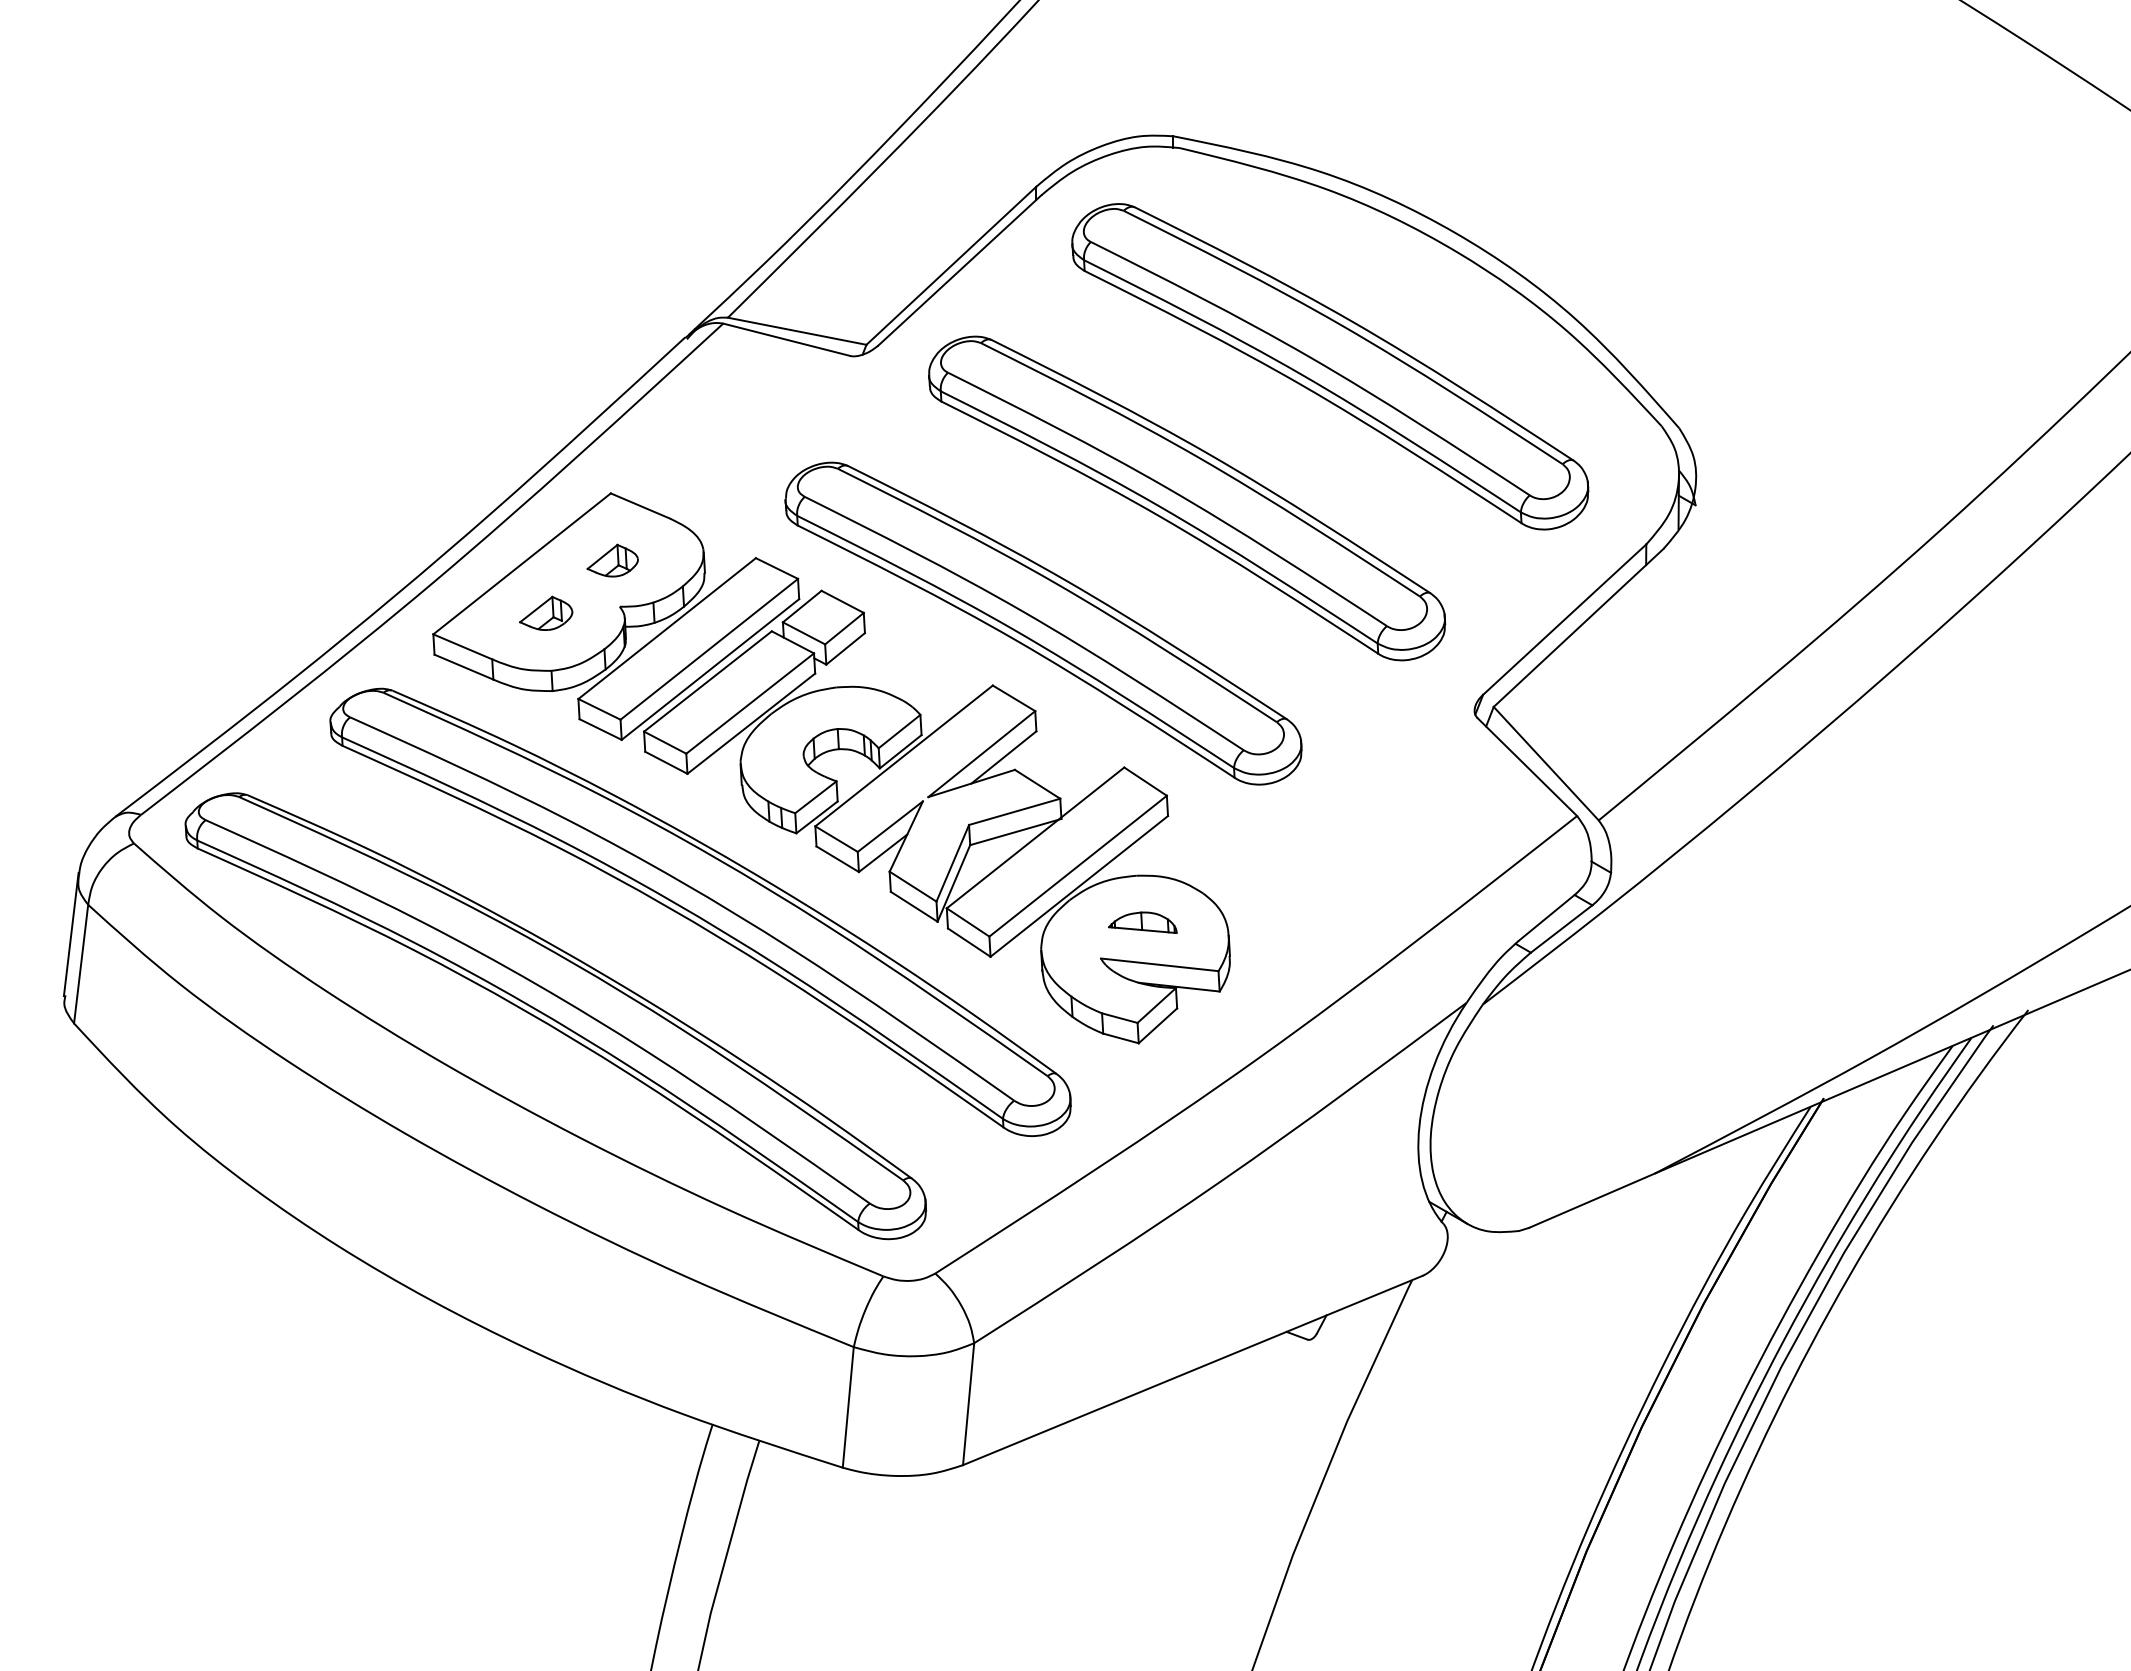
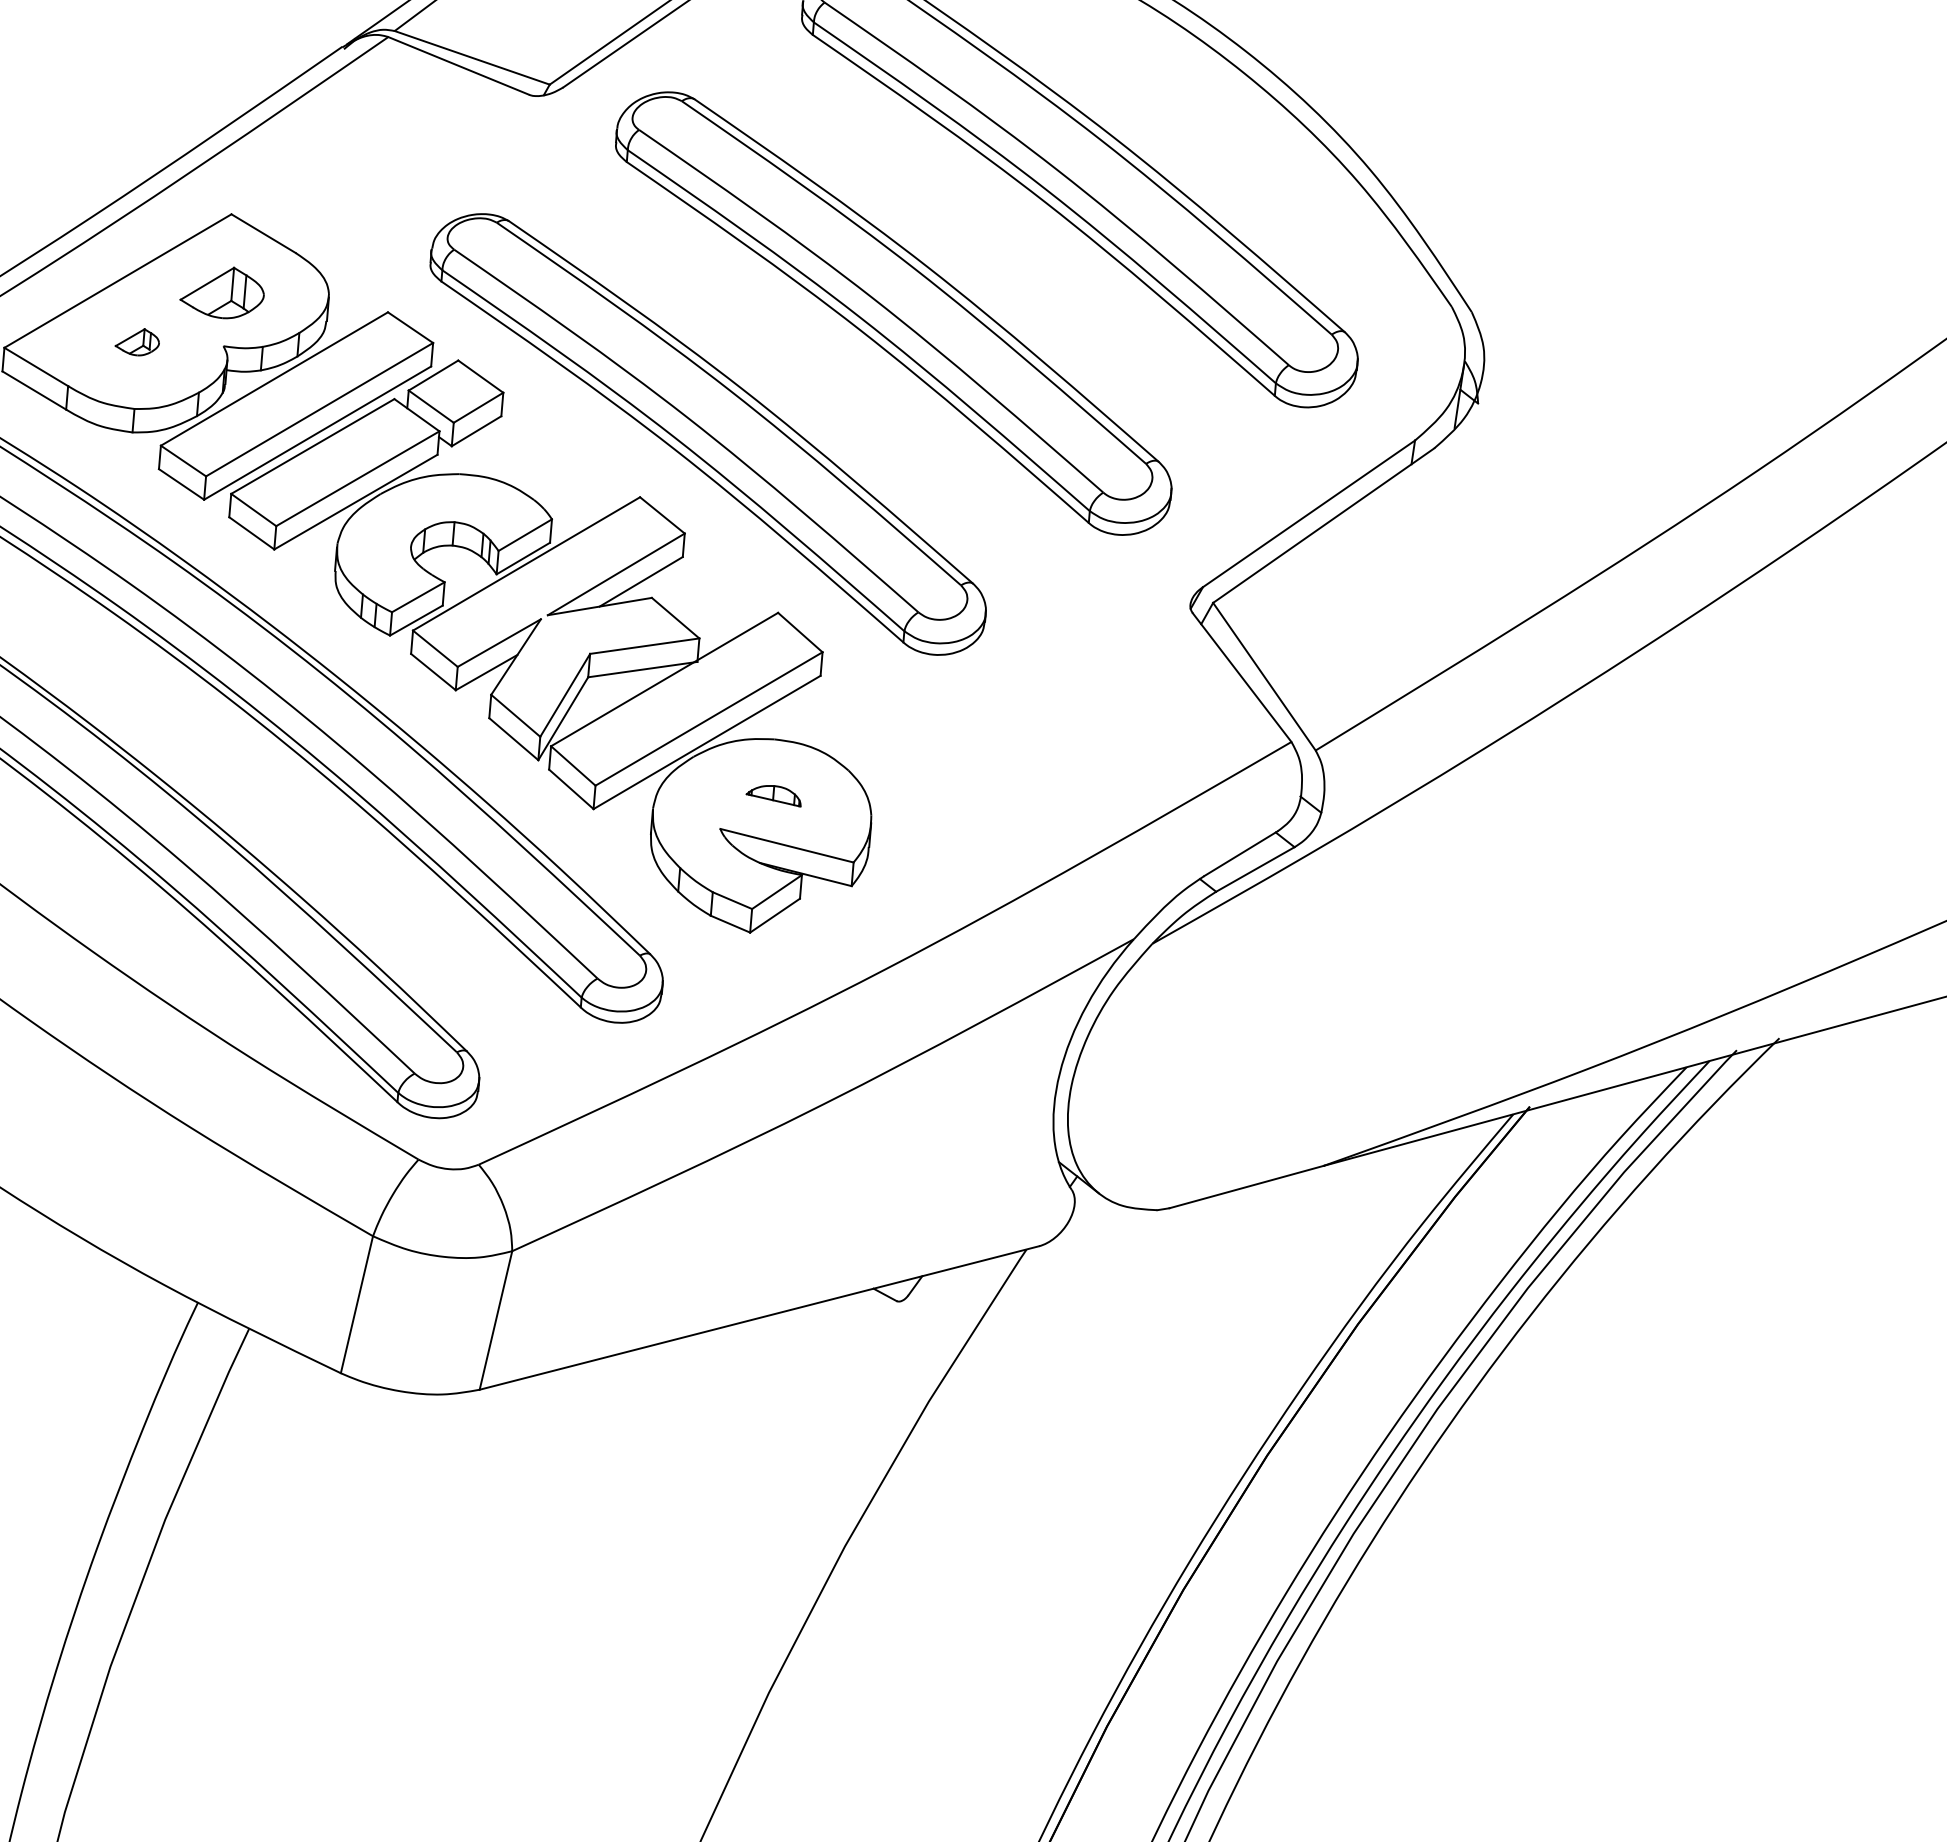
part: (612, 560) -> (222, 291), size x1.4
part: (546, 612) -> (138, 340), size x0.7
part: (1142, 922) -> (774, 794), size x0.7

